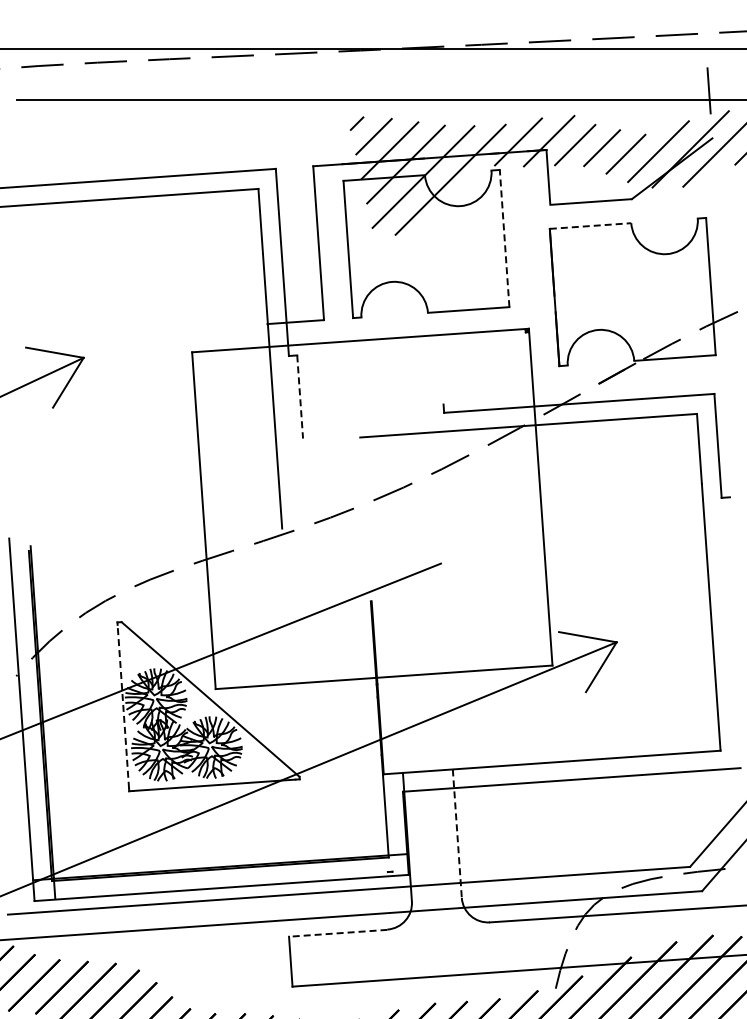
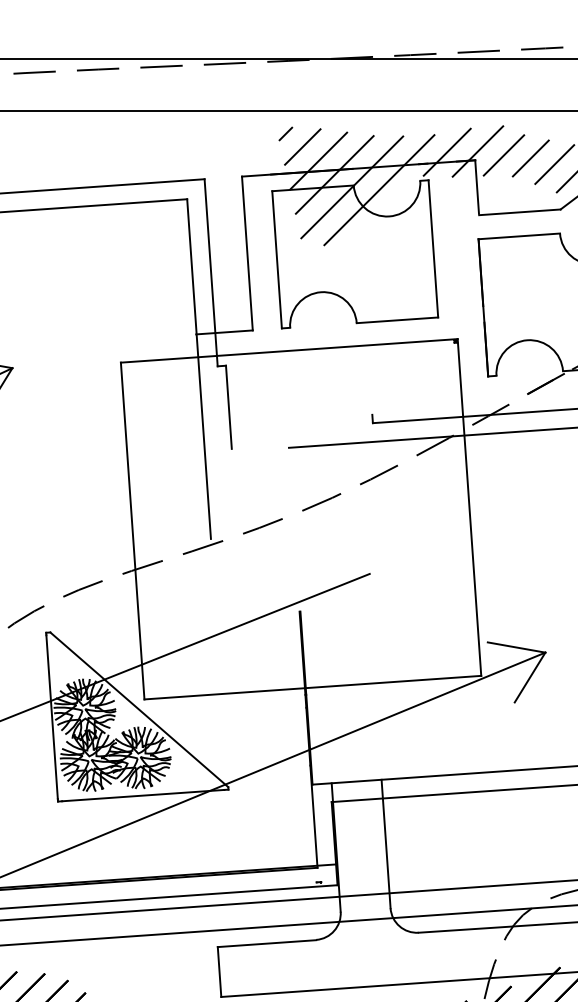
line: (590, 226) -> (519, 236), dashed -> solid
line: (504, 238) -> (433, 248), dashed -> solid
line: (300, 396) -> (229, 406), dashed -> solid
line: (123, 706) -> (52, 716), dashed -> solid
line: (457, 834) -> (386, 844), dashed -> solid
line: (337, 933) -> (266, 943), dashed -> solid

